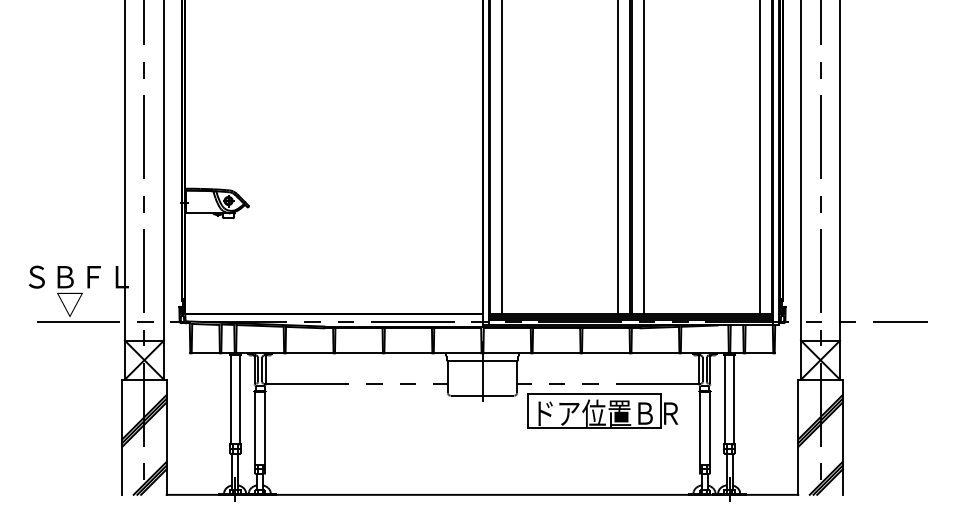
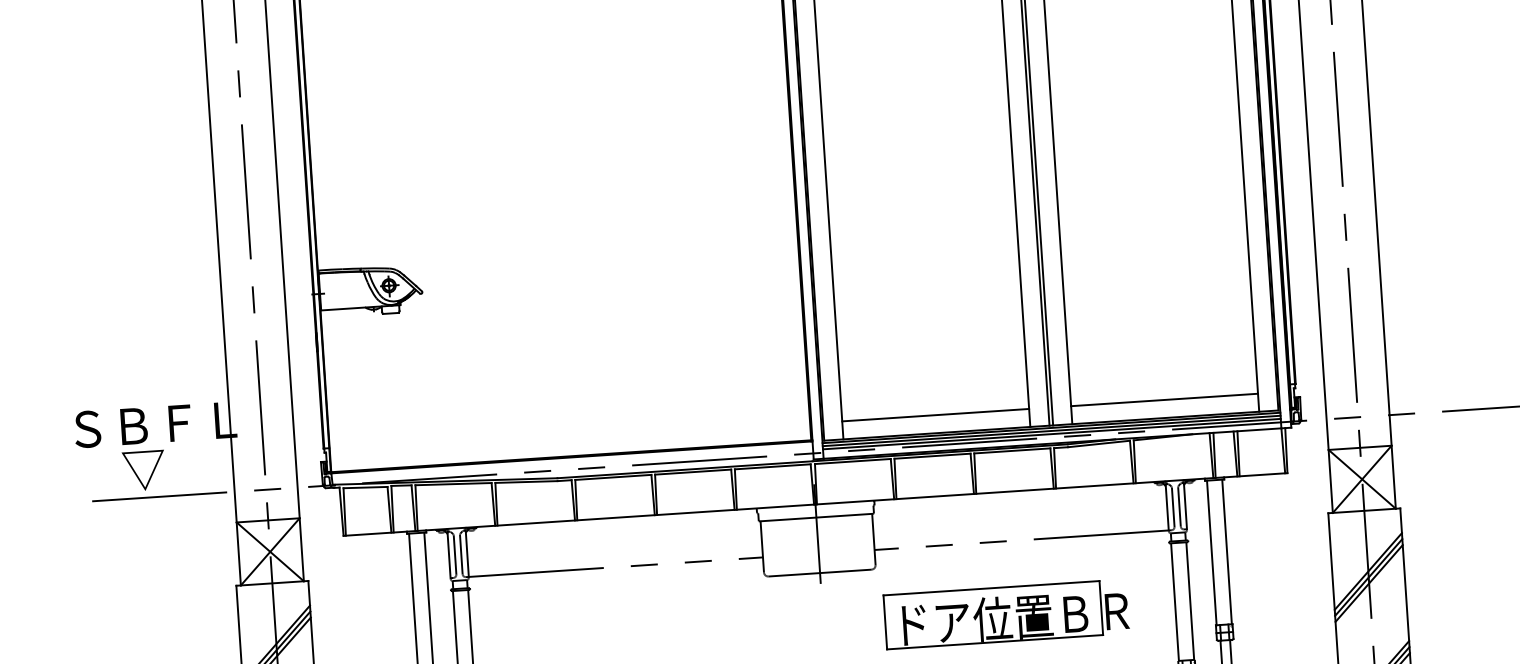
line: (560, 303) -> (936, 415), added
line: (701, 303) -> (1163, 400), added
part: (602, 410) -> (1006, 613), moved

